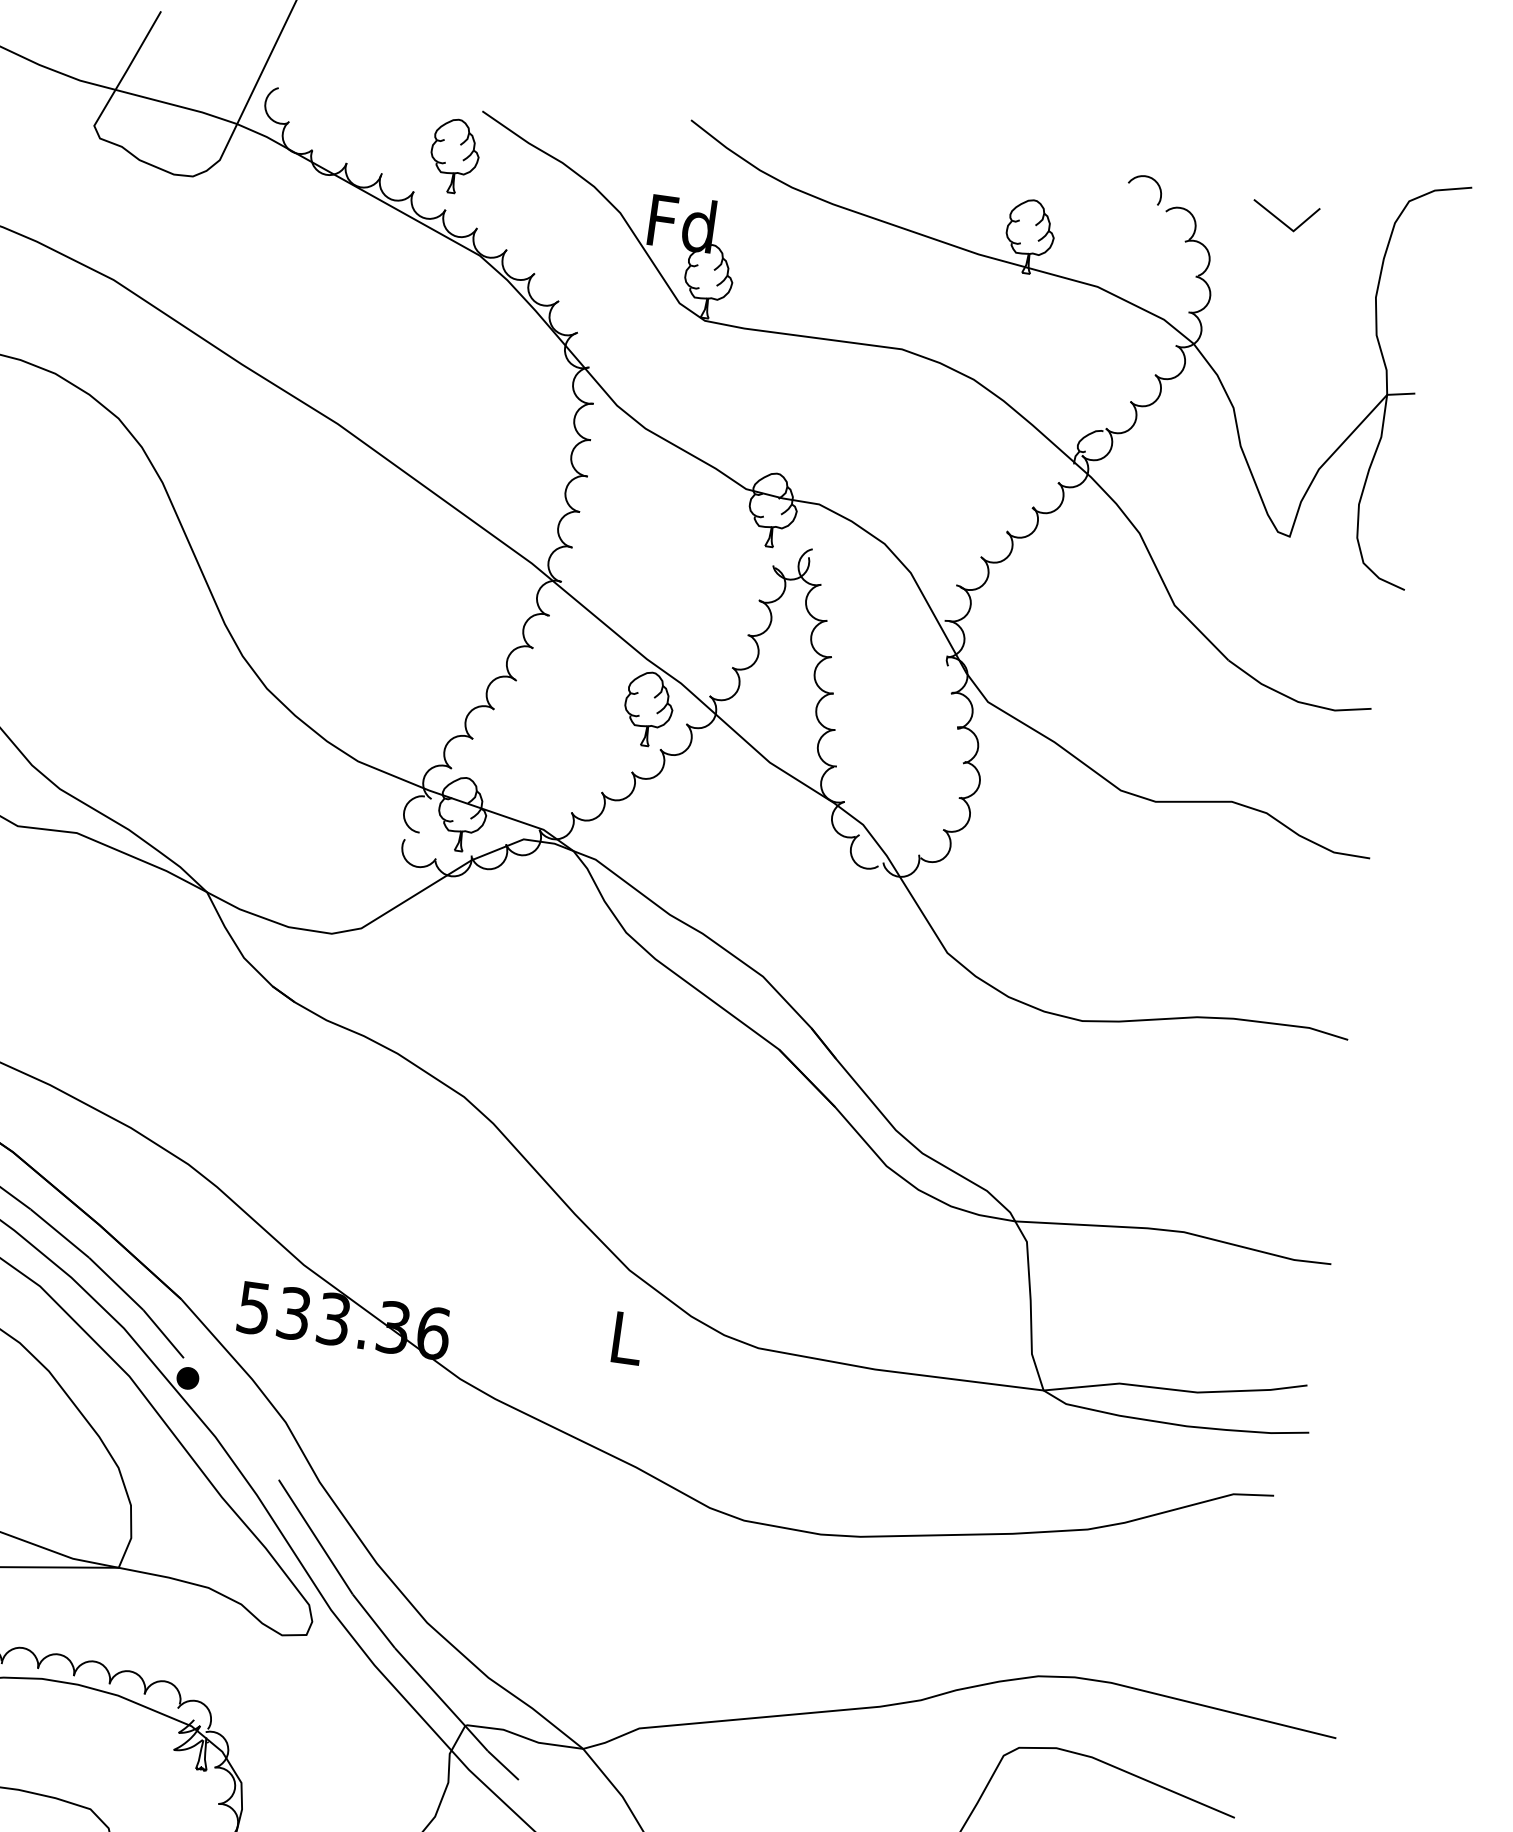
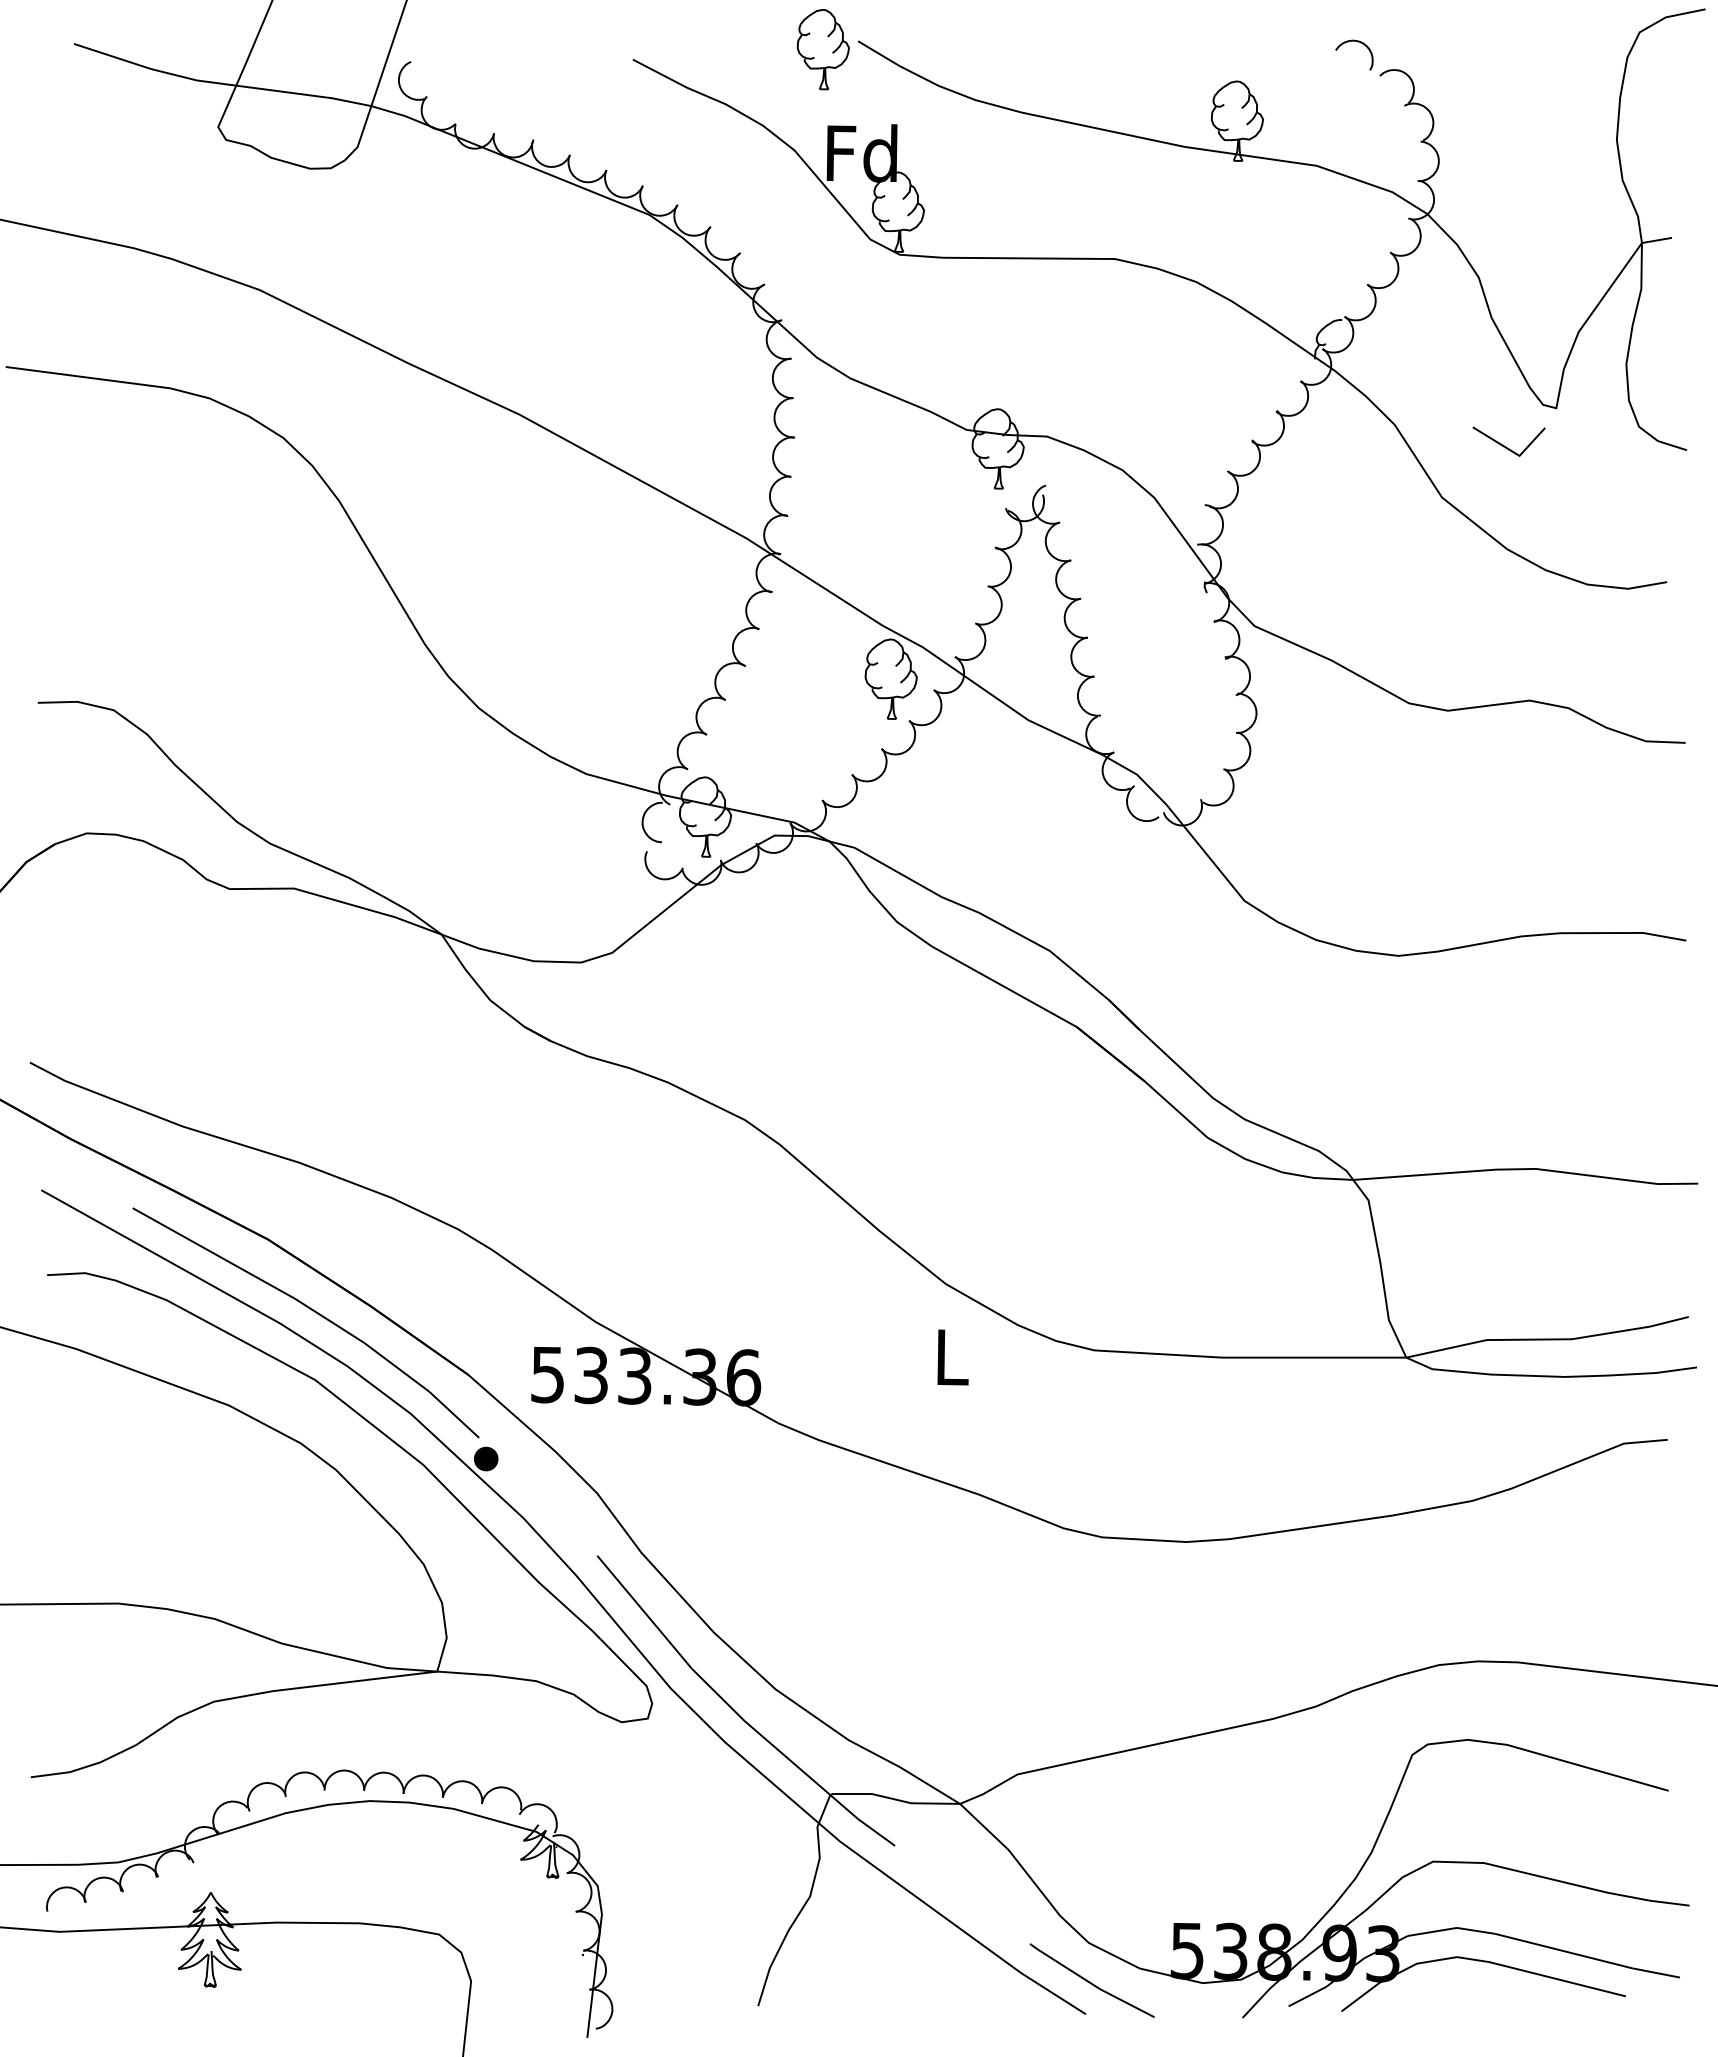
part: (454, 156) -> (822, 49), moved
line: (1282, 221) -> (1506, 446), moved

